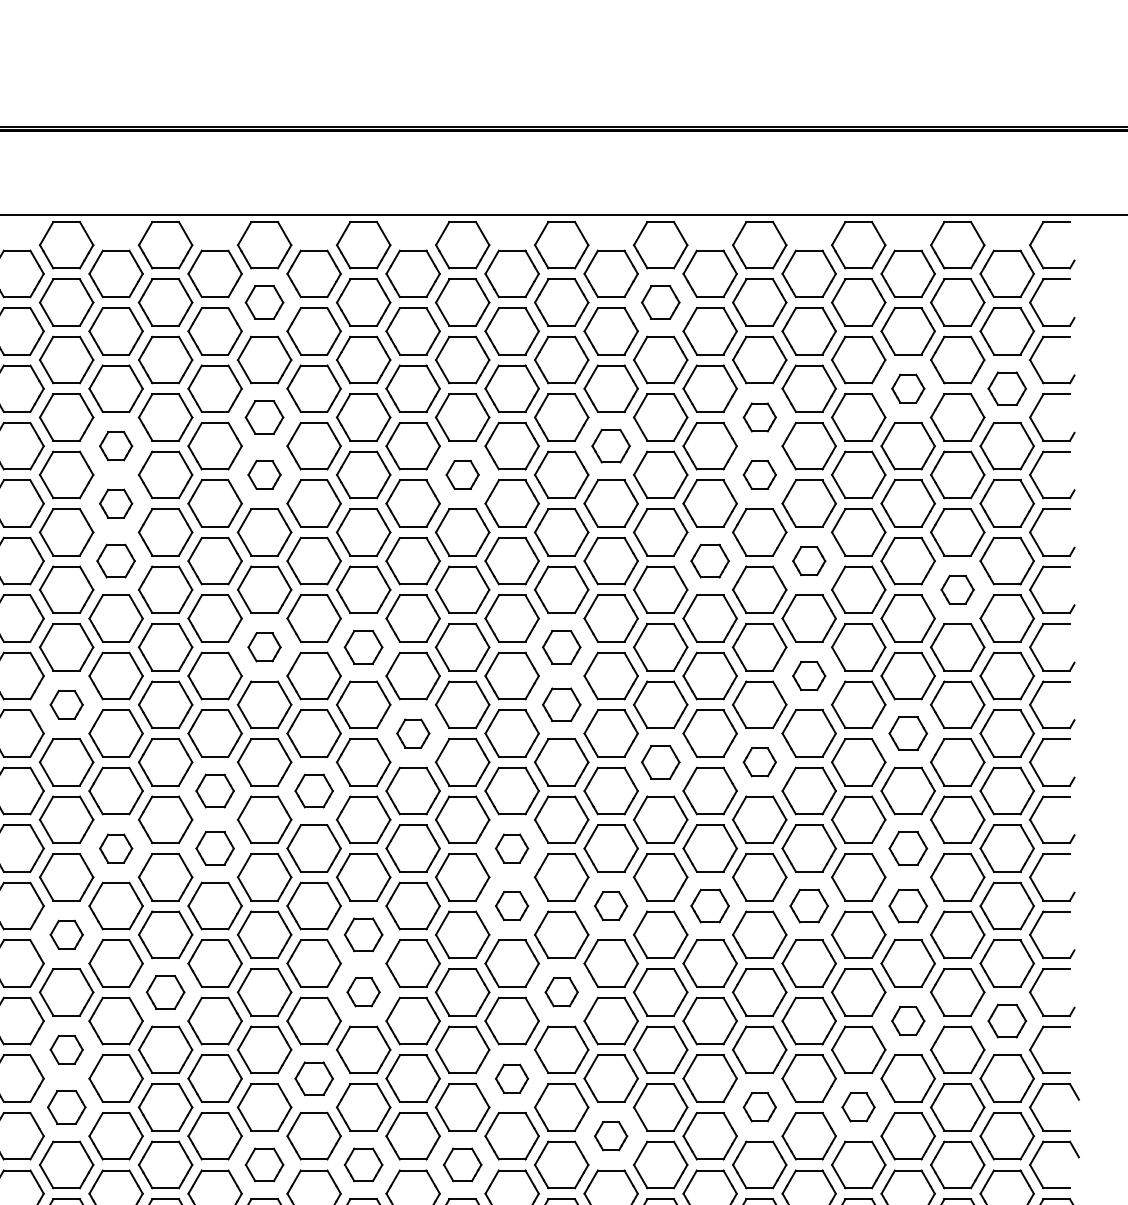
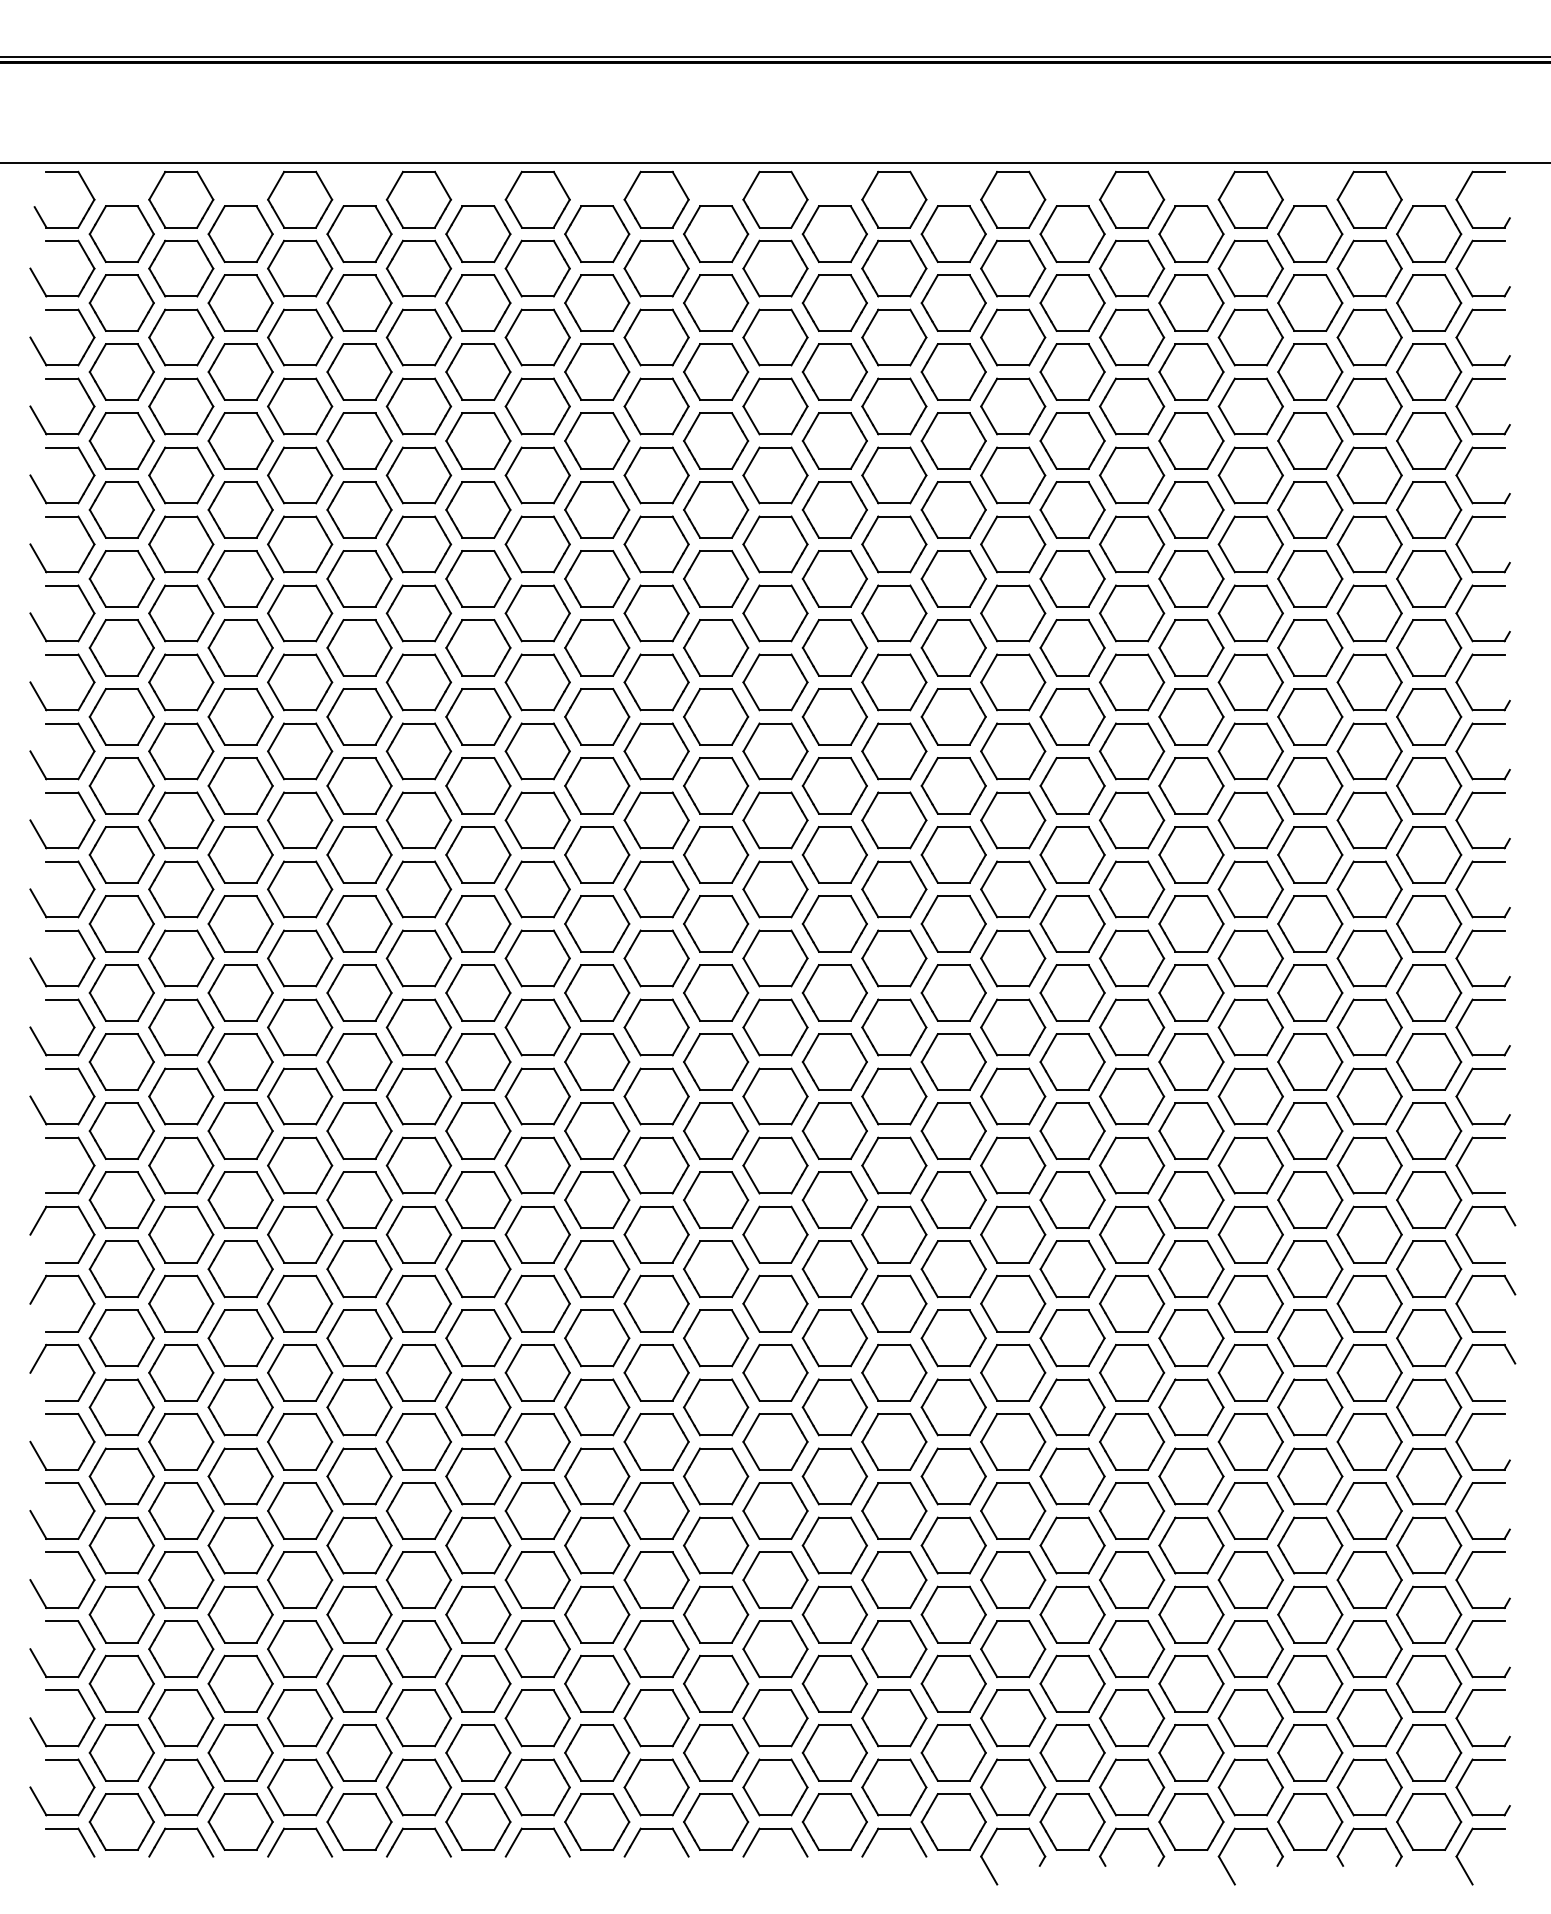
part: (264, 302) -> (537, 268), size x1.43
part: (660, 302) -> (1013, 268), size x1.43
part: (908, 388) -> (1310, 371), size x1.67
part: (1007, 388) -> (1429, 371), size x1.43
part: (264, 417) -> (537, 406), size x1.43
part: (760, 417) -> (1132, 406), size x1.67
part: (116, 445) -> (359, 440), size x1.67
part: (610, 445) -> (953, 440), size x1.43
part: (264, 474) -> (537, 475), size x1.67
part: (462, 474) -> (775, 475), size x1.67
part: (760, 474) -> (1132, 475), size x1.67
part: (116, 503) -> (359, 509), size x1.67
part: (116, 560) -> (359, 578), size x1.43
part: (710, 560) -> (1072, 578), size x1.43
part: (809, 560) -> (1191, 578), size x1.67
part: (957, 589) -> (1369, 613), size x1.67
part: (264, 647) -> (537, 682), size x1.67
part: (363, 647) -> (656, 682), size x1.43
part: (561, 647) -> (894, 682), size x1.43
part: (809, 675) -> (1191, 716), size x1.67
part: (66, 704) -> (300, 751), size x1.67
part: (561, 704) -> (894, 751), size x1.43
part: (413, 733) -> (716, 785), size x1.67
part: (908, 733) -> (1310, 785), size x1.43
part: (660, 762) -> (1013, 820), size x1.43
part: (760, 762) -> (1132, 820), size x1.67
part: (215, 790) -> (478, 854), size x1.43
part: (314, 790) -> (597, 854), size x1.43
part: (116, 848) -> (359, 923), size x1.67
part: (215, 848) -> (478, 923), size x1.43
part: (511, 848) -> (834, 923), size x1.67
part: (908, 848) -> (1310, 923), size x1.43
part: (511, 905) -> (834, 992), size x1.67
part: (610, 905) -> (953, 992), size x1.67
part: (710, 905) -> (1072, 992), size x1.43
part: (809, 905) -> (1191, 992), size x1.43
part: (908, 905) -> (1310, 992), size x1.43
part: (66, 934) -> (300, 1027), size x1.67
part: (363, 934) -> (656, 1027), size x1.43
part: (165, 992) -> (418, 1096), size x1.43
part: (363, 992) -> (656, 1096), size x1.67
part: (561, 992) -> (894, 1096), size x1.67
part: (908, 1020) -> (1310, 1130), size x1.67
part: (1007, 1020) -> (1429, 1130), size x1.43
part: (66, 1049) -> (300, 1165), size x1.67
part: (314, 1078) -> (597, 1200), size x1.43
part: (511, 1078) -> (834, 1200), size x1.67
part: (66, 1107) -> (300, 1234), size x1.43
part: (760, 1107) -> (1132, 1234), size x1.67
part: (858, 1107) -> (1250, 1234), size x1.67
part: (610, 1136) -> (953, 1269), size x1.67
part: (264, 1164) -> (537, 1303), size x1.43
part: (363, 1164) -> (656, 1303), size x1.43
part: (462, 1164) -> (775, 1303), size x1.43

